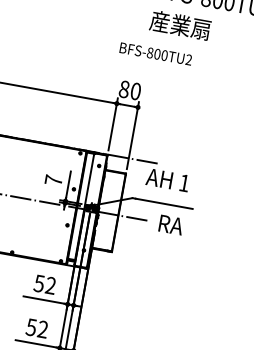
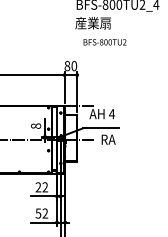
text: (154, 54) -> (104, 42), moved
text: (53, 179) -> (35, 125), 7 -> 8
text: (183, 183) -> (111, 114), 1 -> 4
text: (39, 283) -> (38, 187), 52 -> 22

